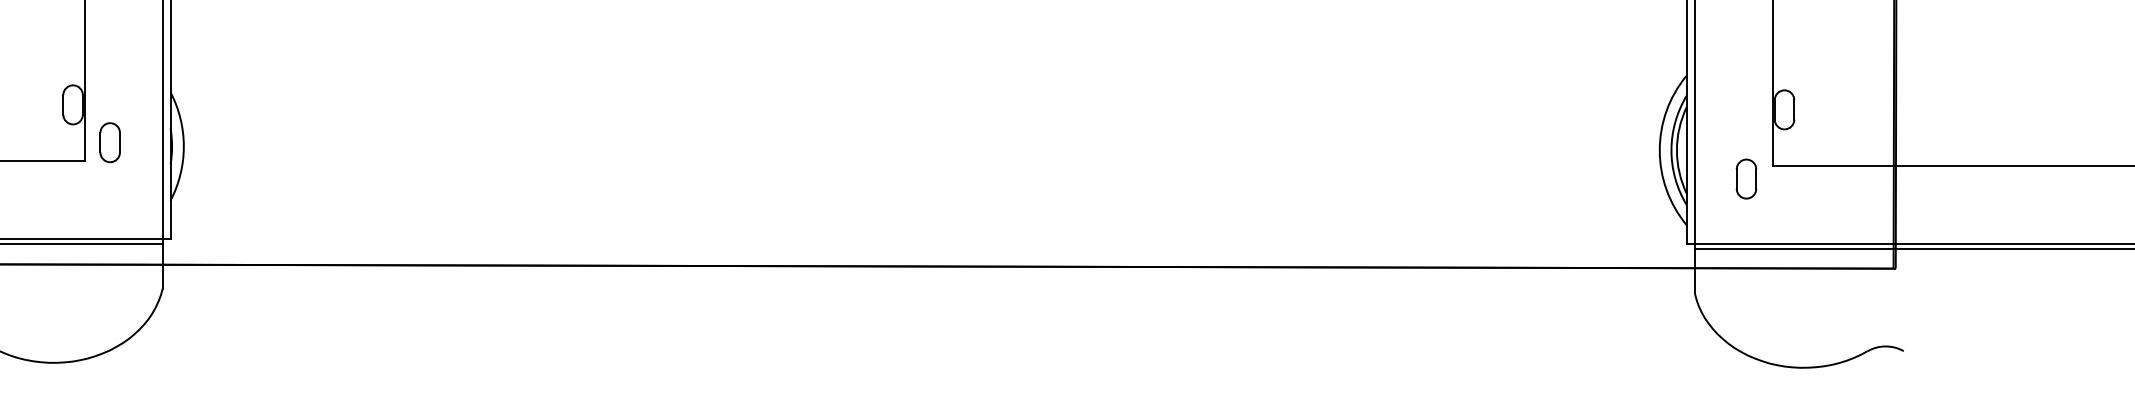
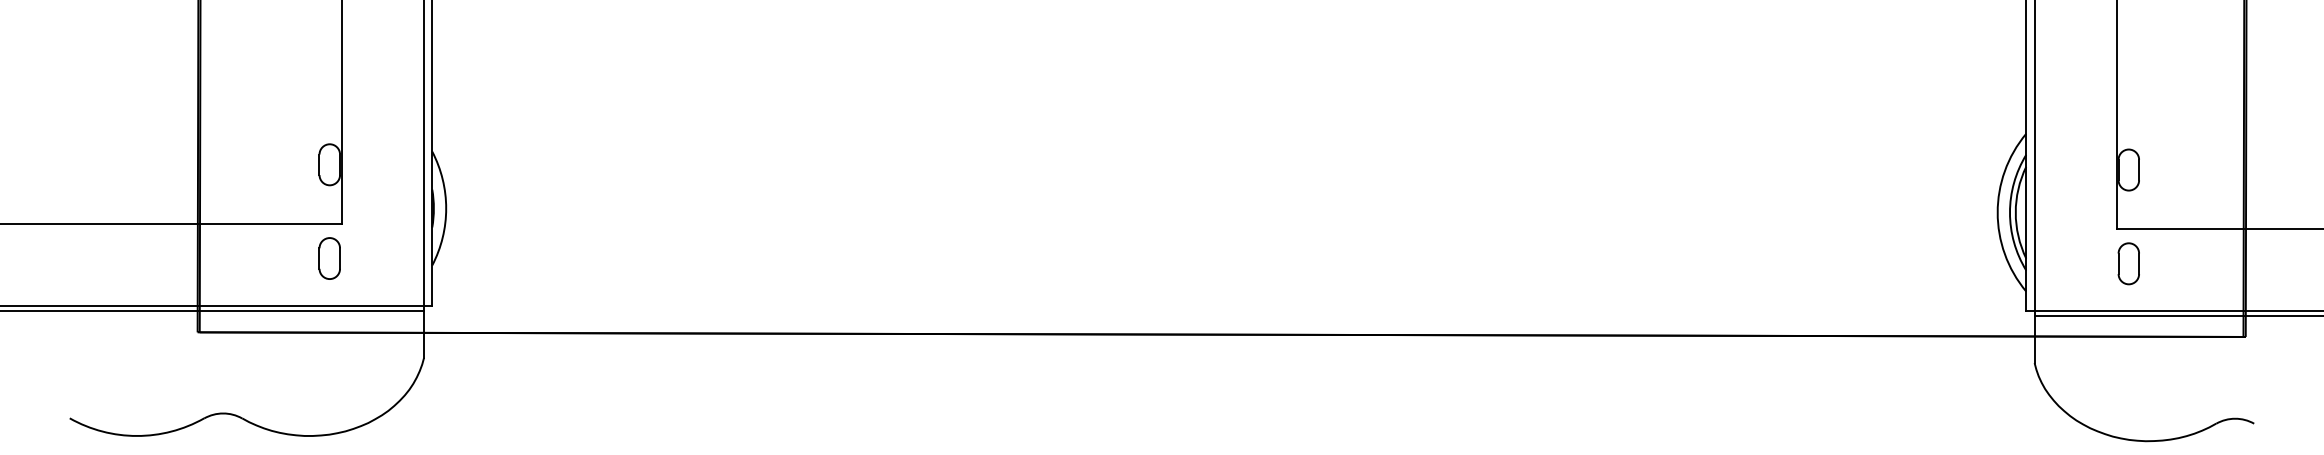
part: (109, 142) -> (329, 258), moved
part: (1746, 178) -> (2128, 263), moved

